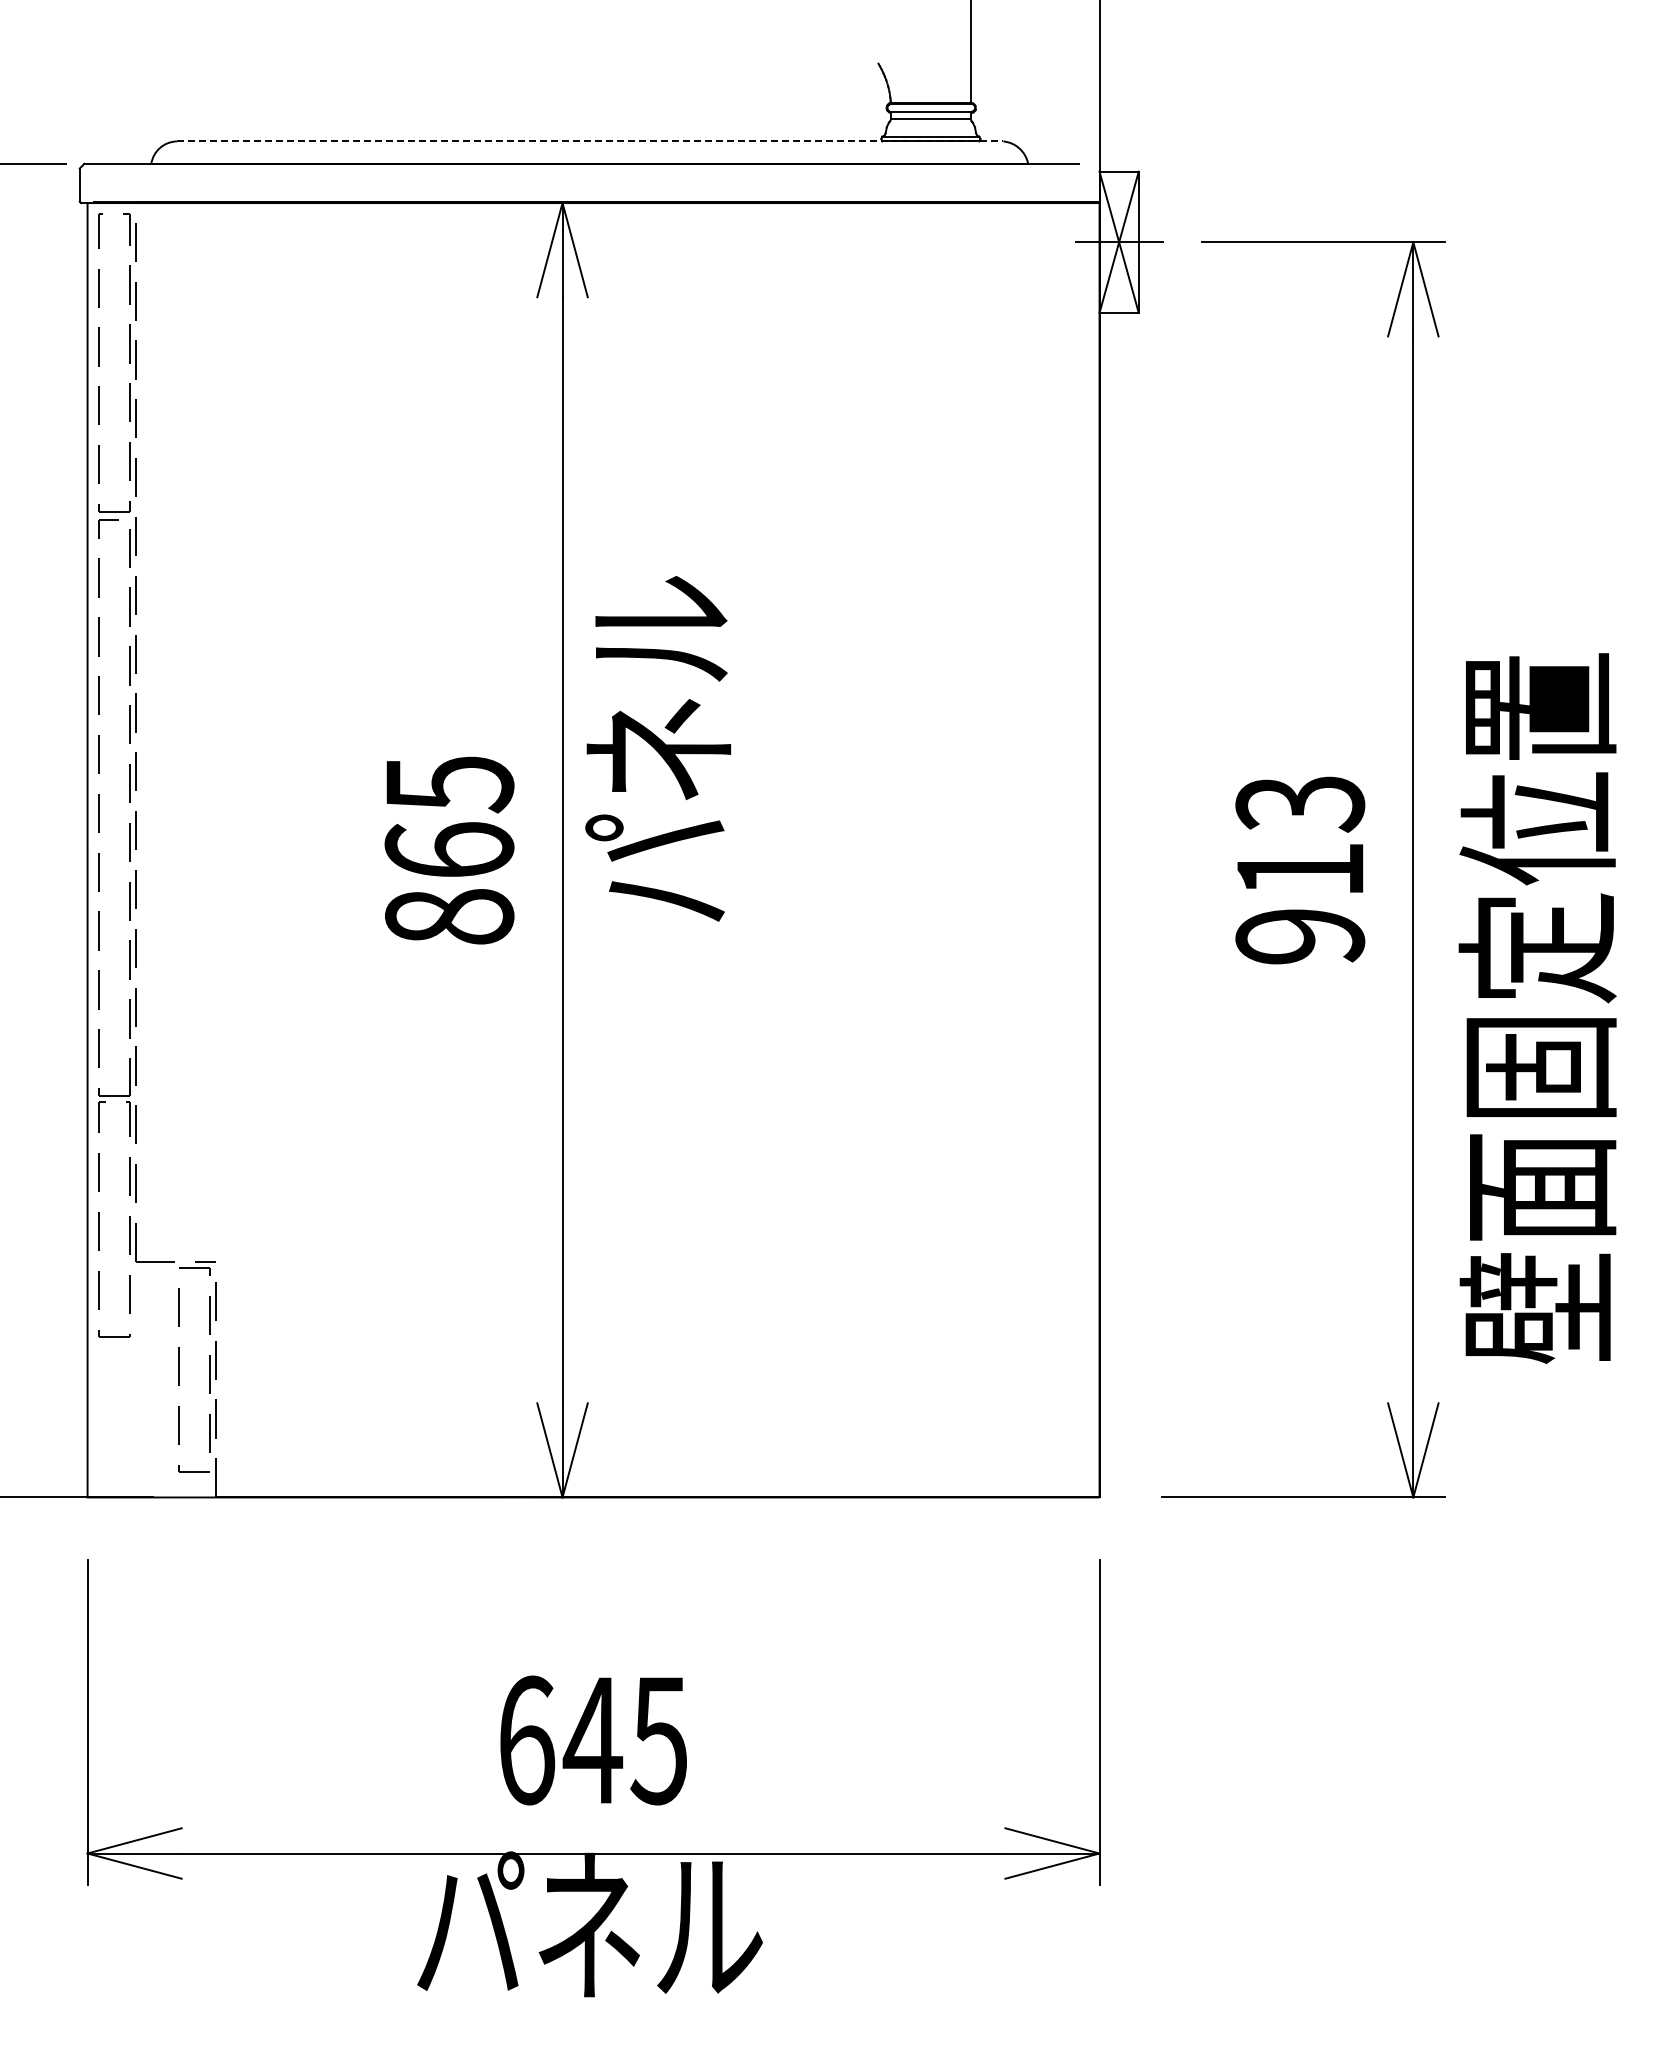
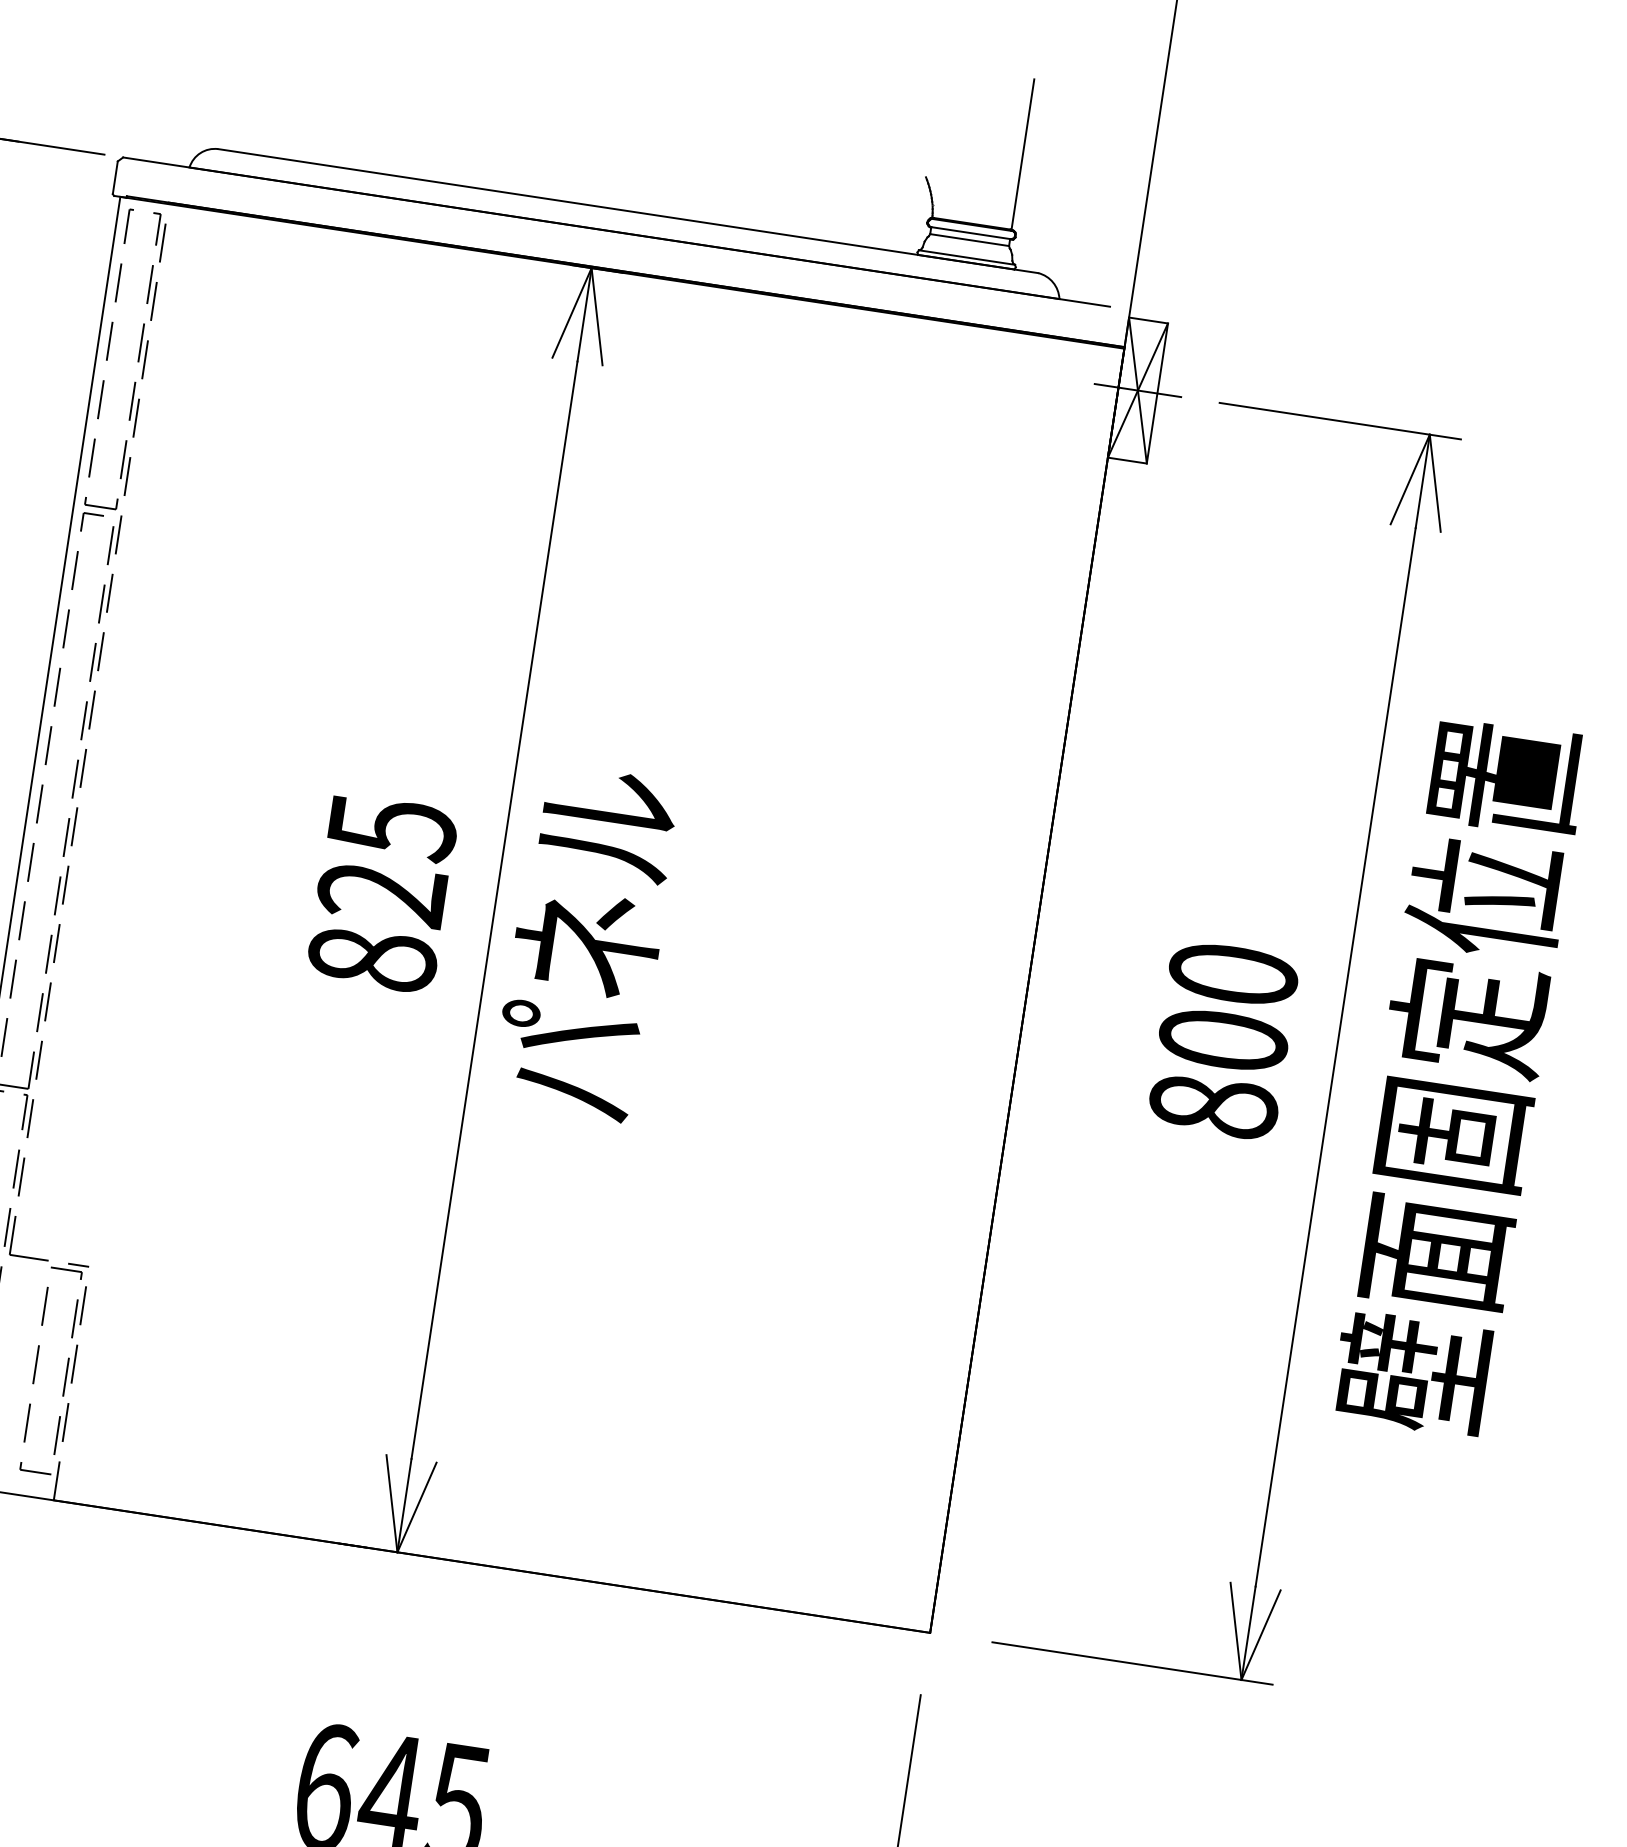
line: (590, 141) -> (628, 211), dashed -> solid
text: (658, 748) -> (586, 942), moved
text: (449, 850) -> (382, 893), 865 -> 825
text: (1300, 870) -> (1223, 1041), 913 -> 800
text: (1537, 1008) -> (1458, 1076), moved

